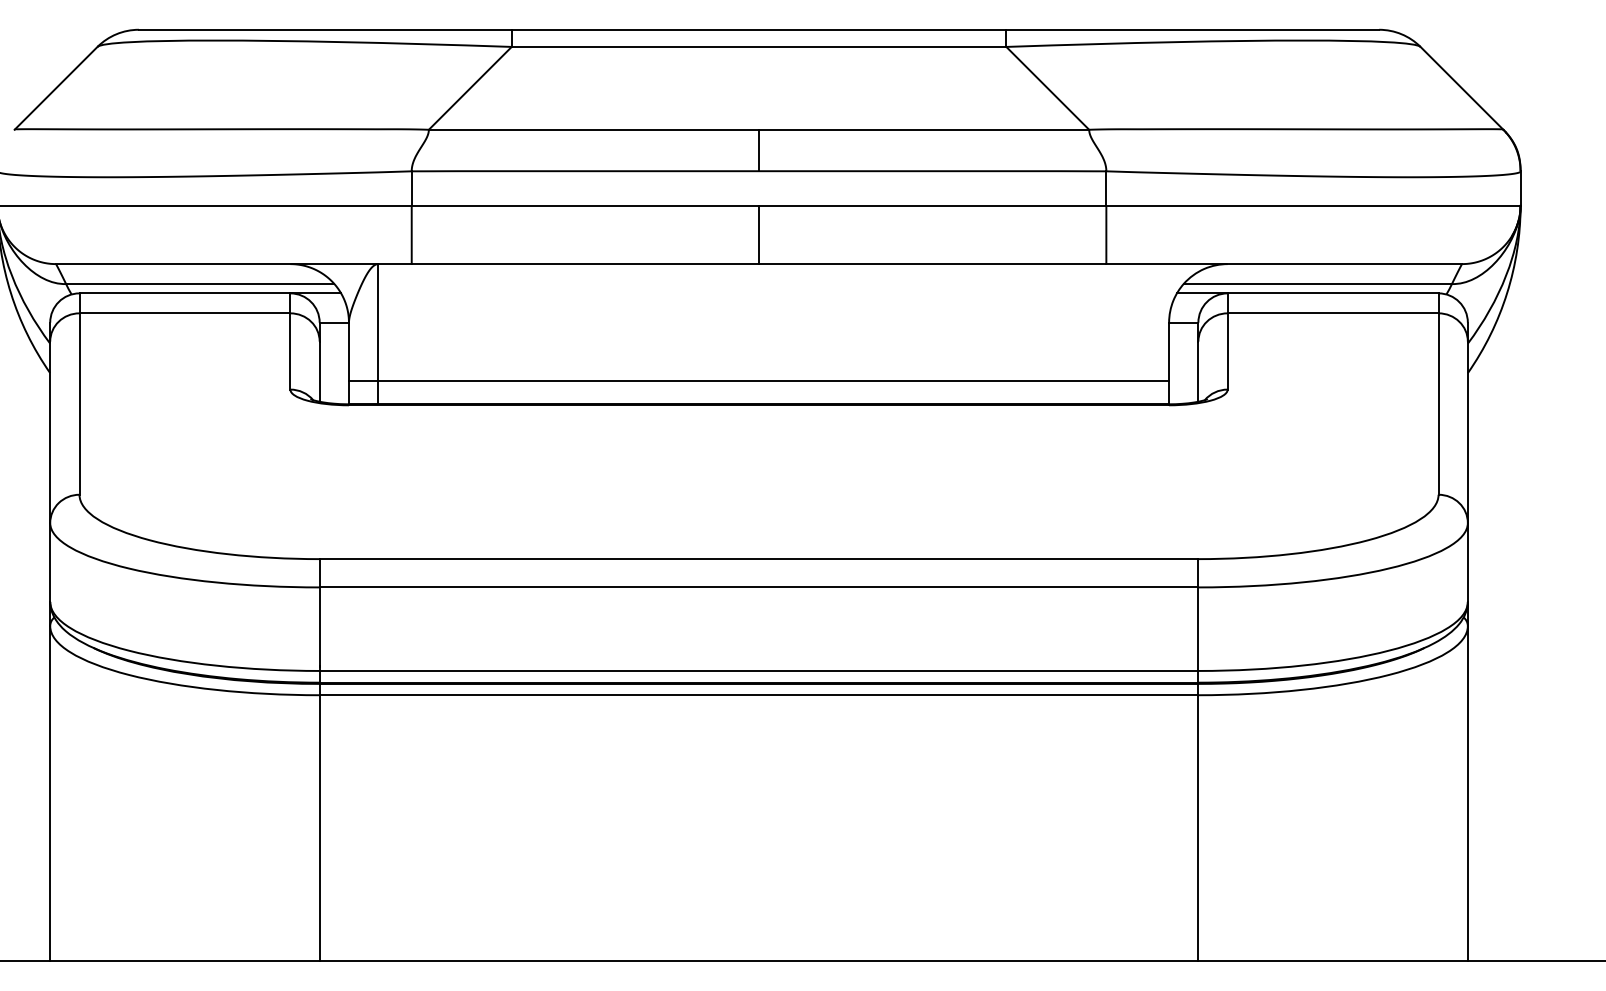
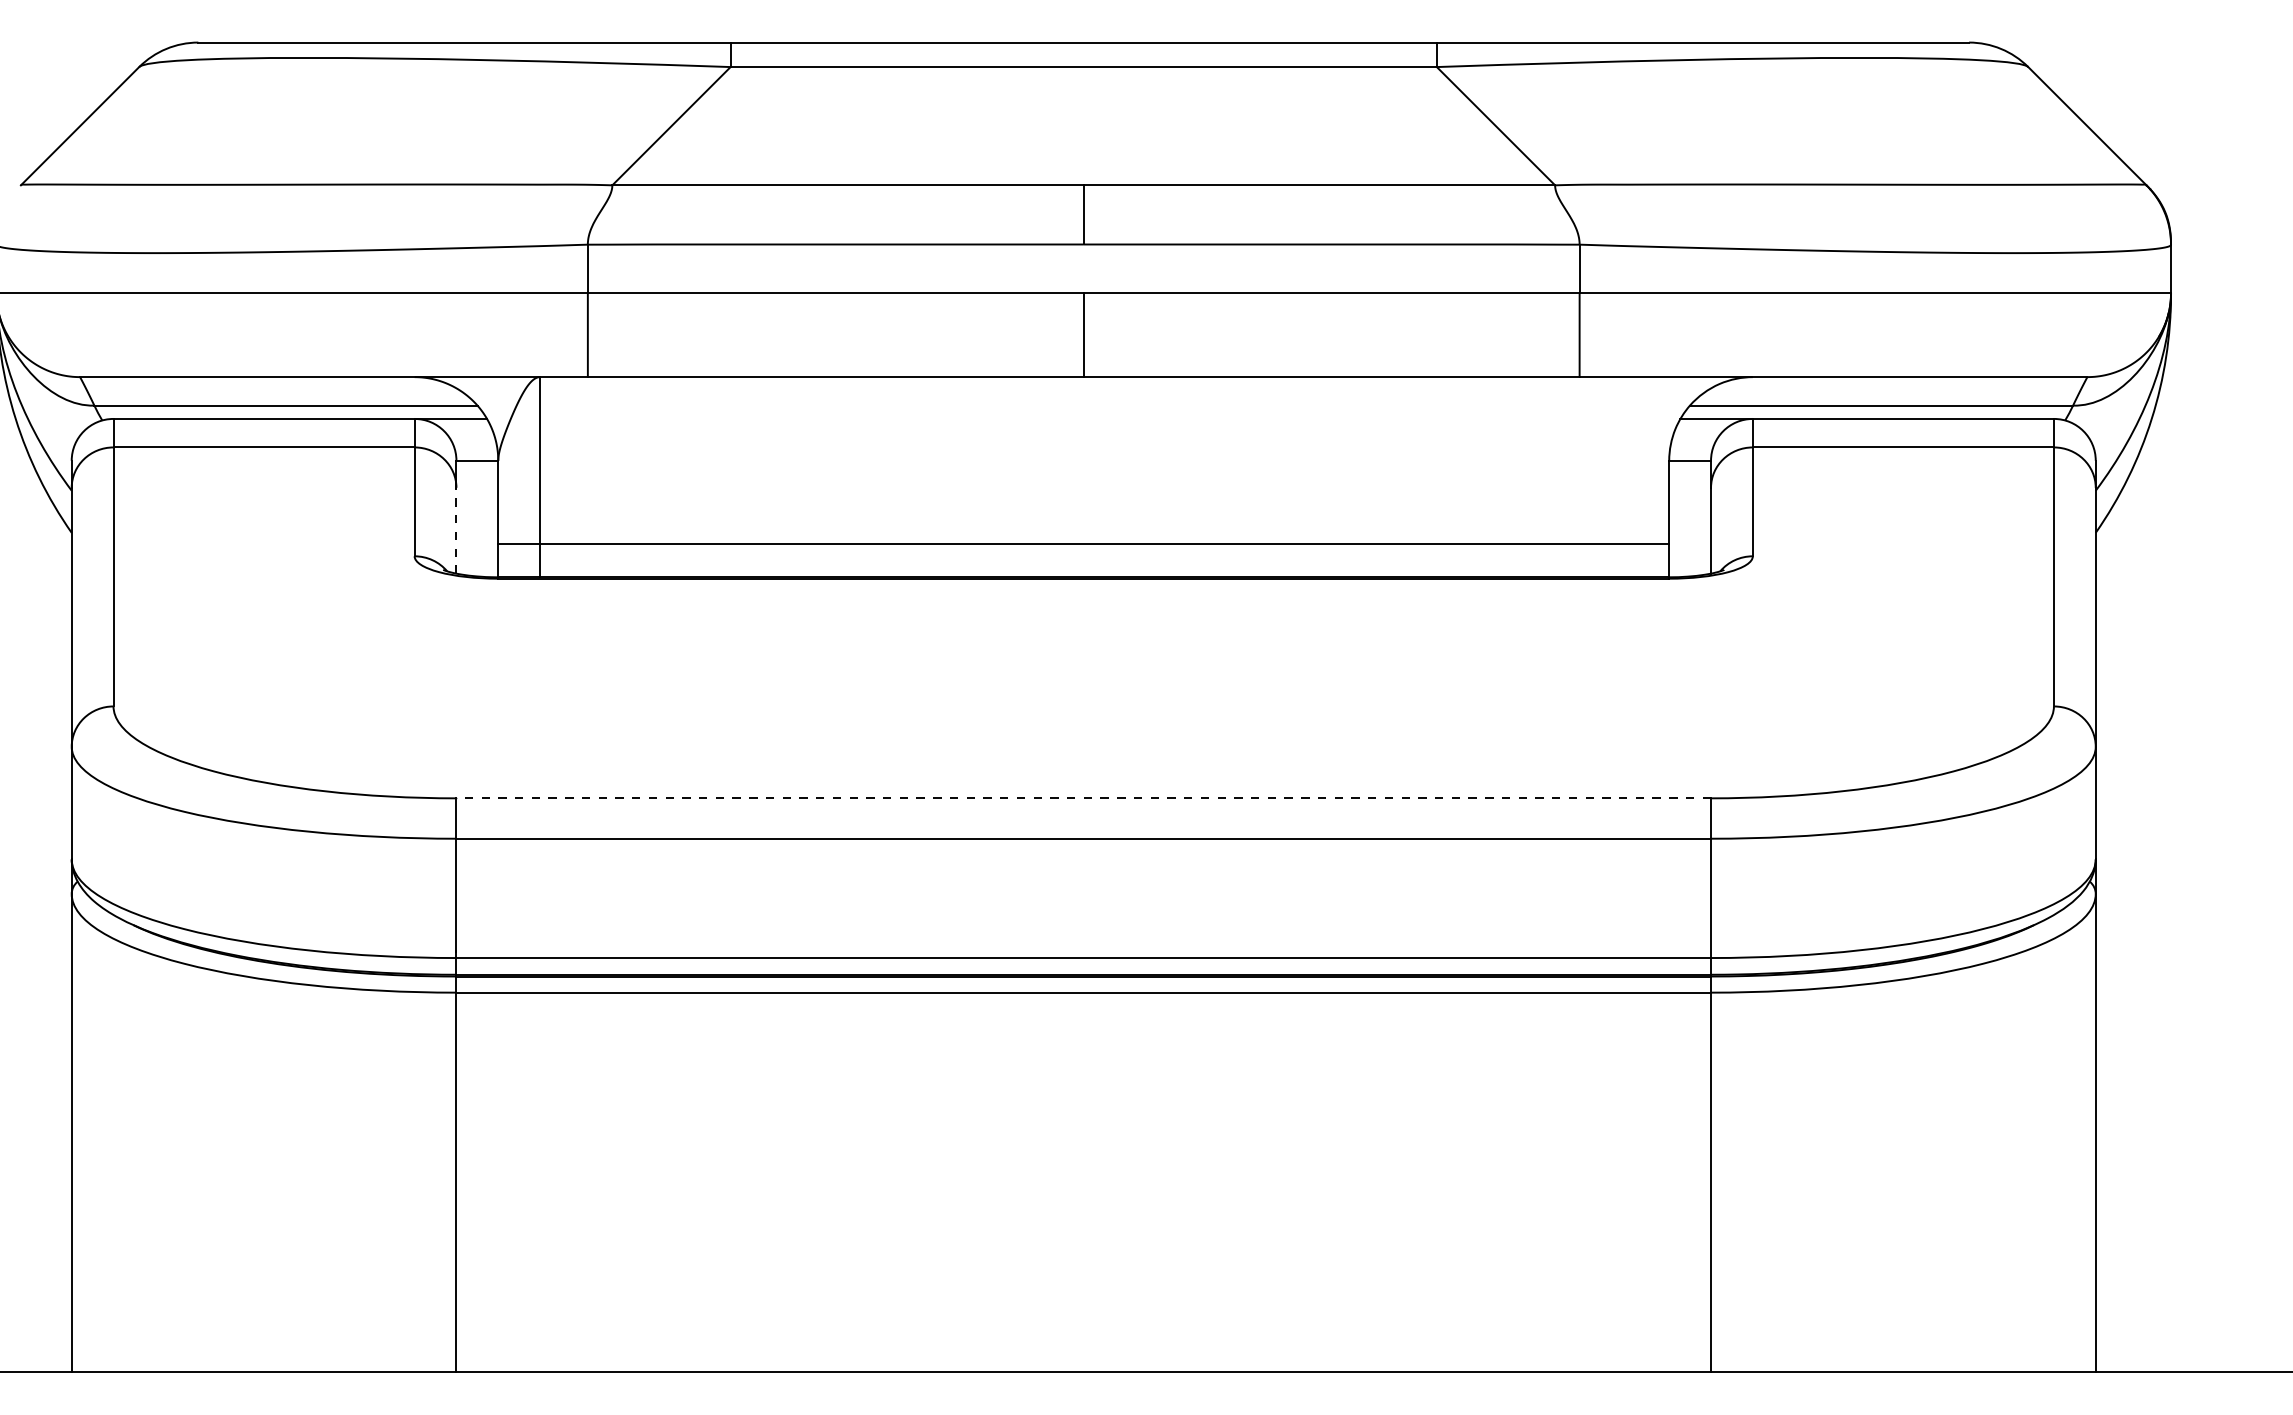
line: (319, 371) -> (456, 530), solid -> dashed
line: (758, 559) -> (1083, 798), solid -> dashed

